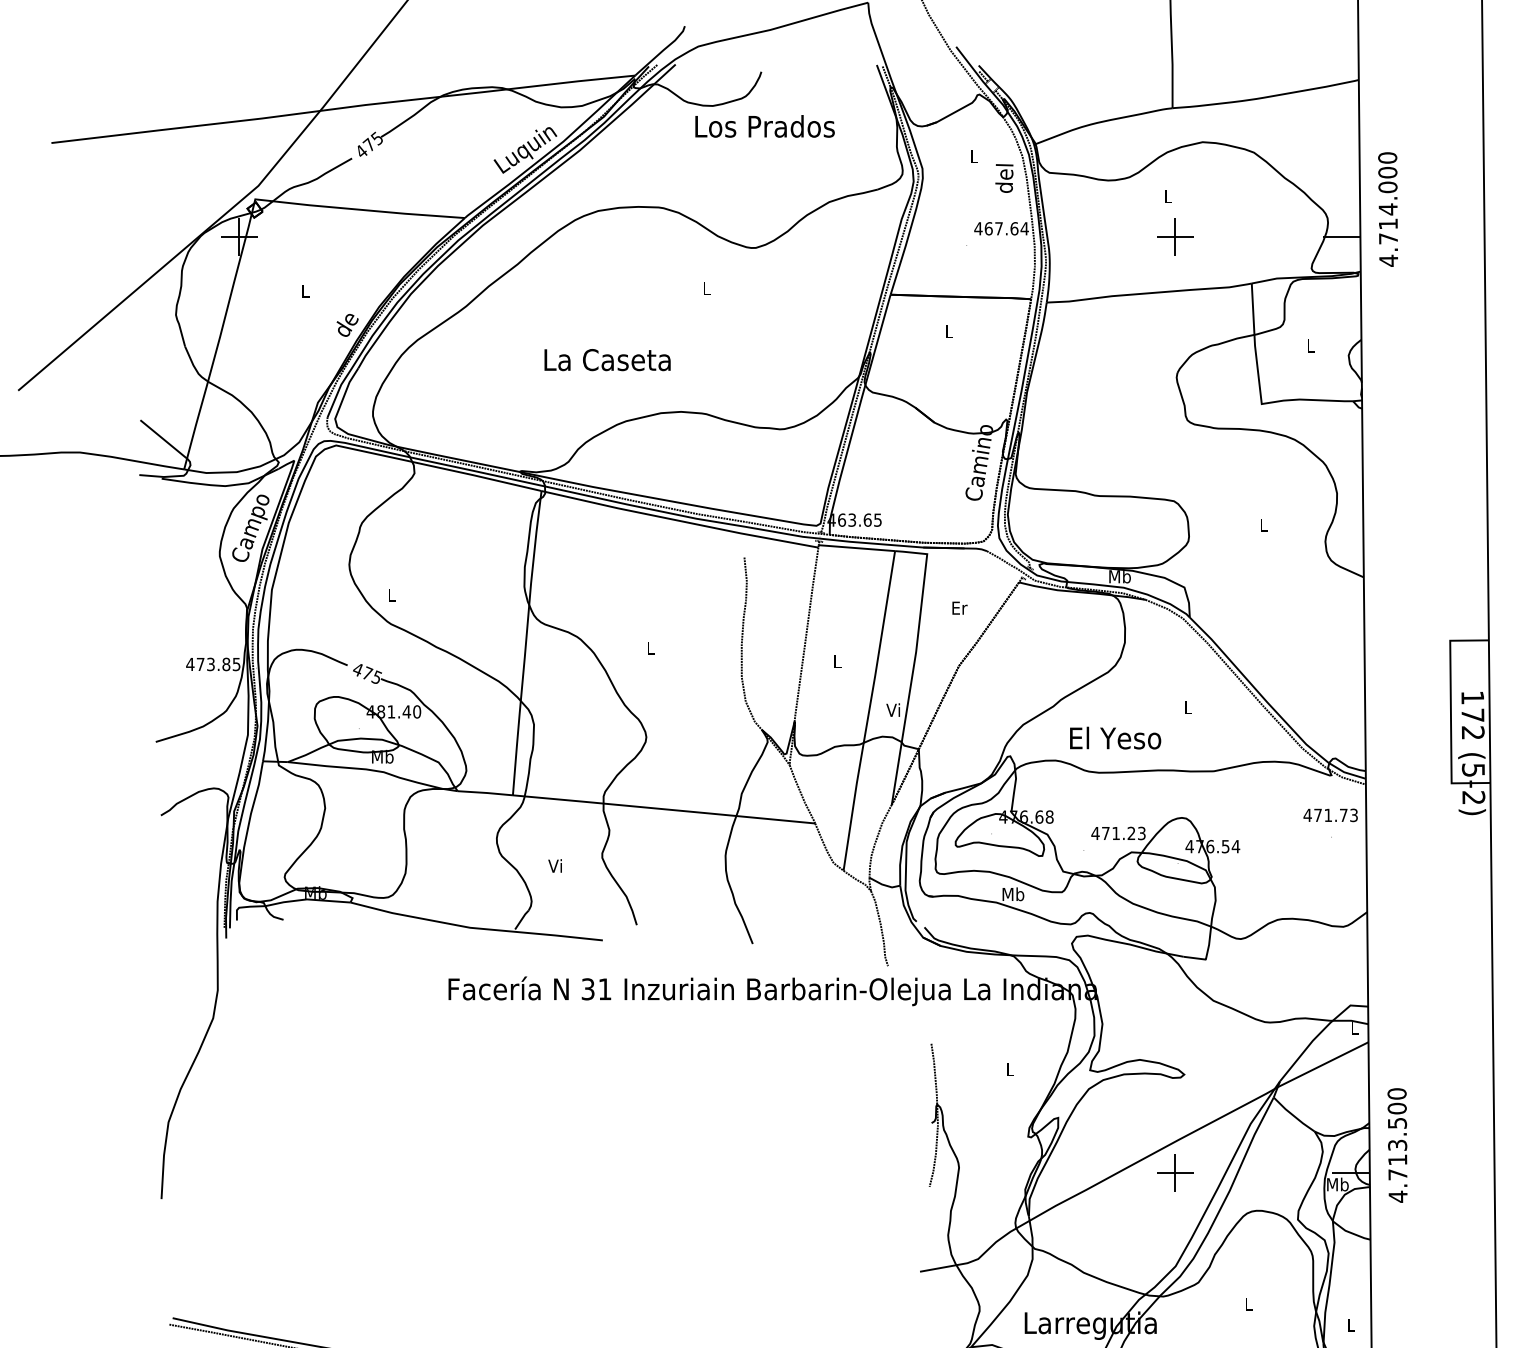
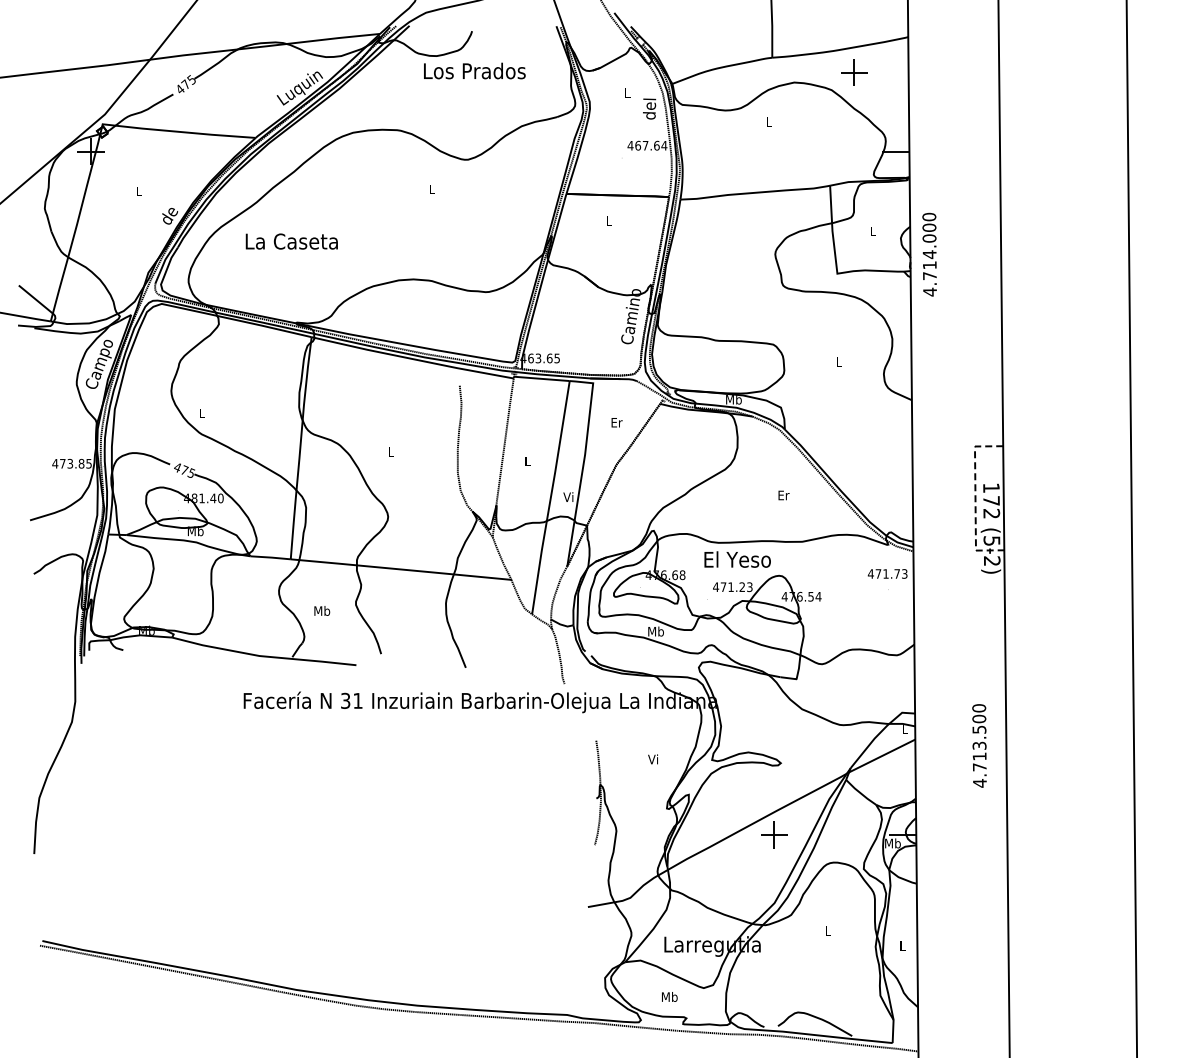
text: (1387, 209) -> (929, 254), moved
part: (1175, 236) -> (854, 72), moved
text: (607, 359) -> (291, 241), moved
text: (1187, 707) -> (783, 495), L -> Er
line: (1450, 713) -> (975, 499), solid -> dashed
text: (1115, 738) -> (737, 559), moved
text: (556, 865) -> (322, 610), Vi -> Mb
text: (1008, 1069) -> (652, 759), L -> Vi
text: (1397, 1144) -> (979, 745), moved

